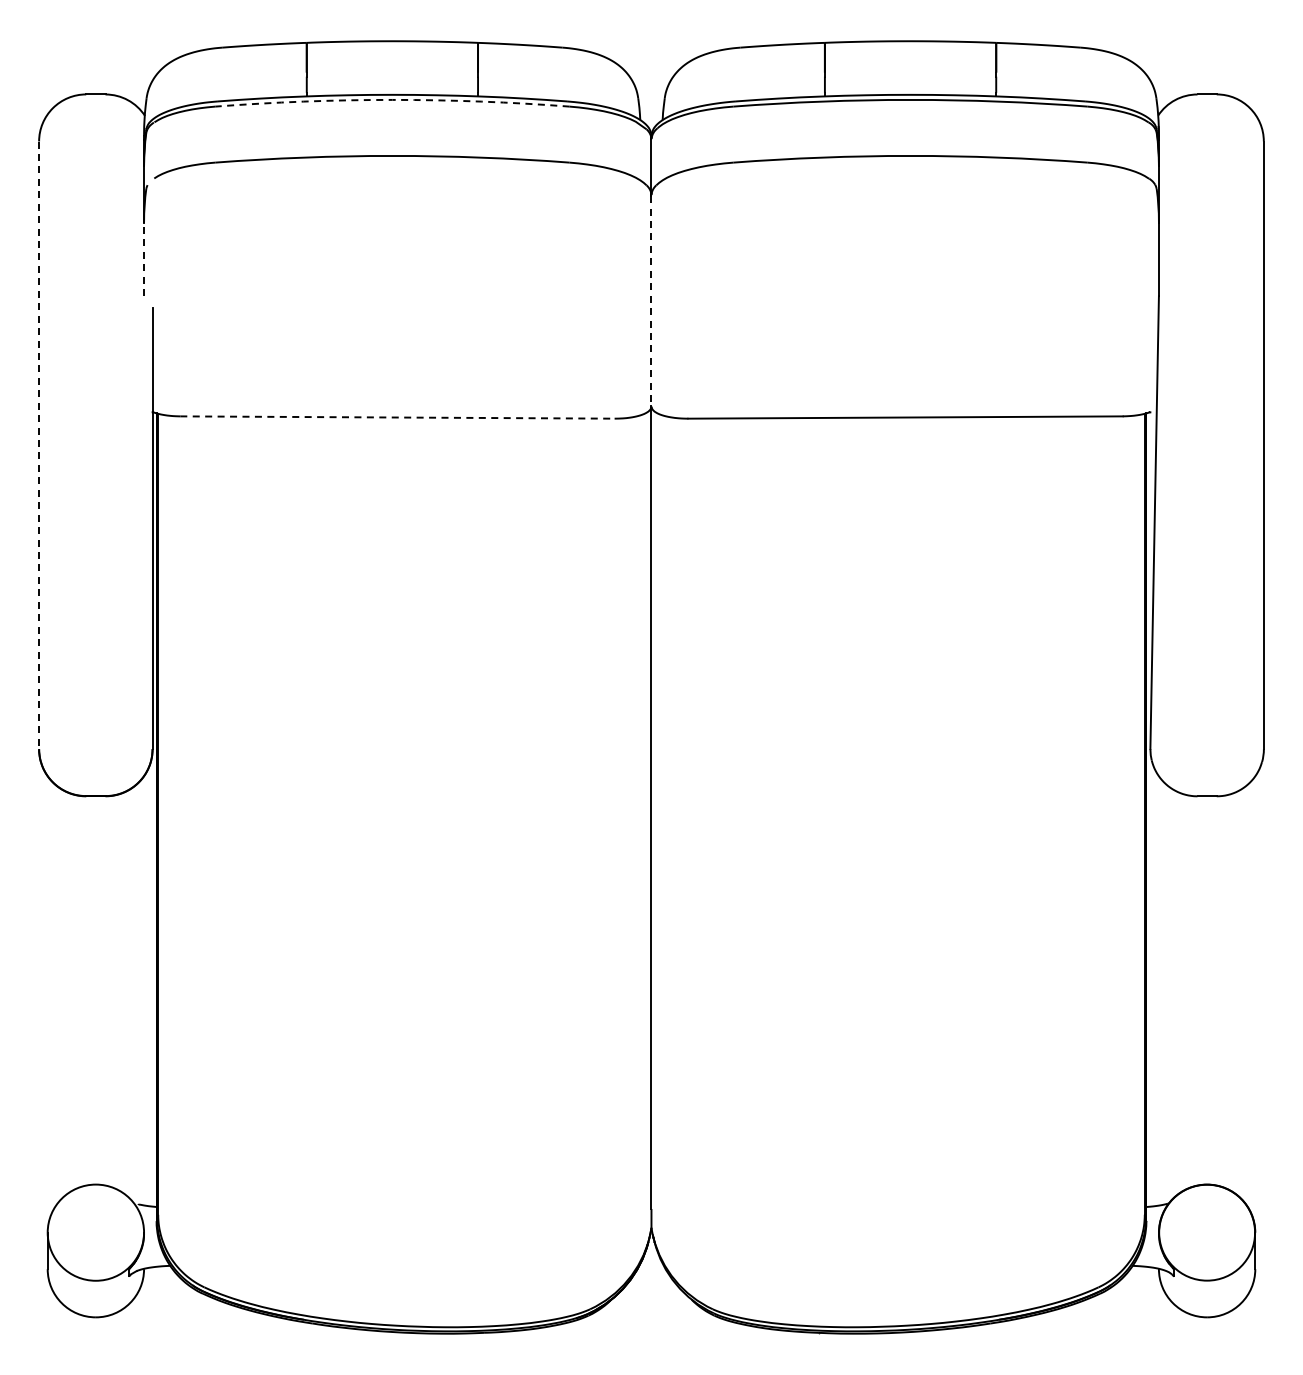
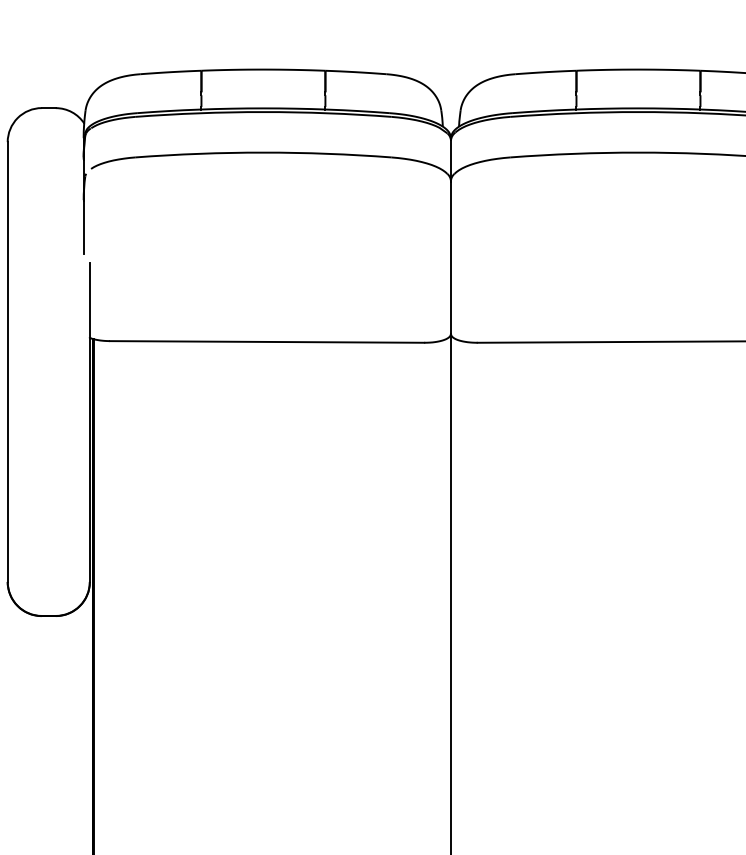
arc: (392, 99) -> (263, 111), dashed -> solid
line: (144, 259) -> (84, 227), dashed -> solid
line: (651, 301) -> (450, 257), dashed -> solid
line: (397, 417) -> (267, 341), dashed -> solid
line: (39, 445) -> (8, 362), dashed -> solid

